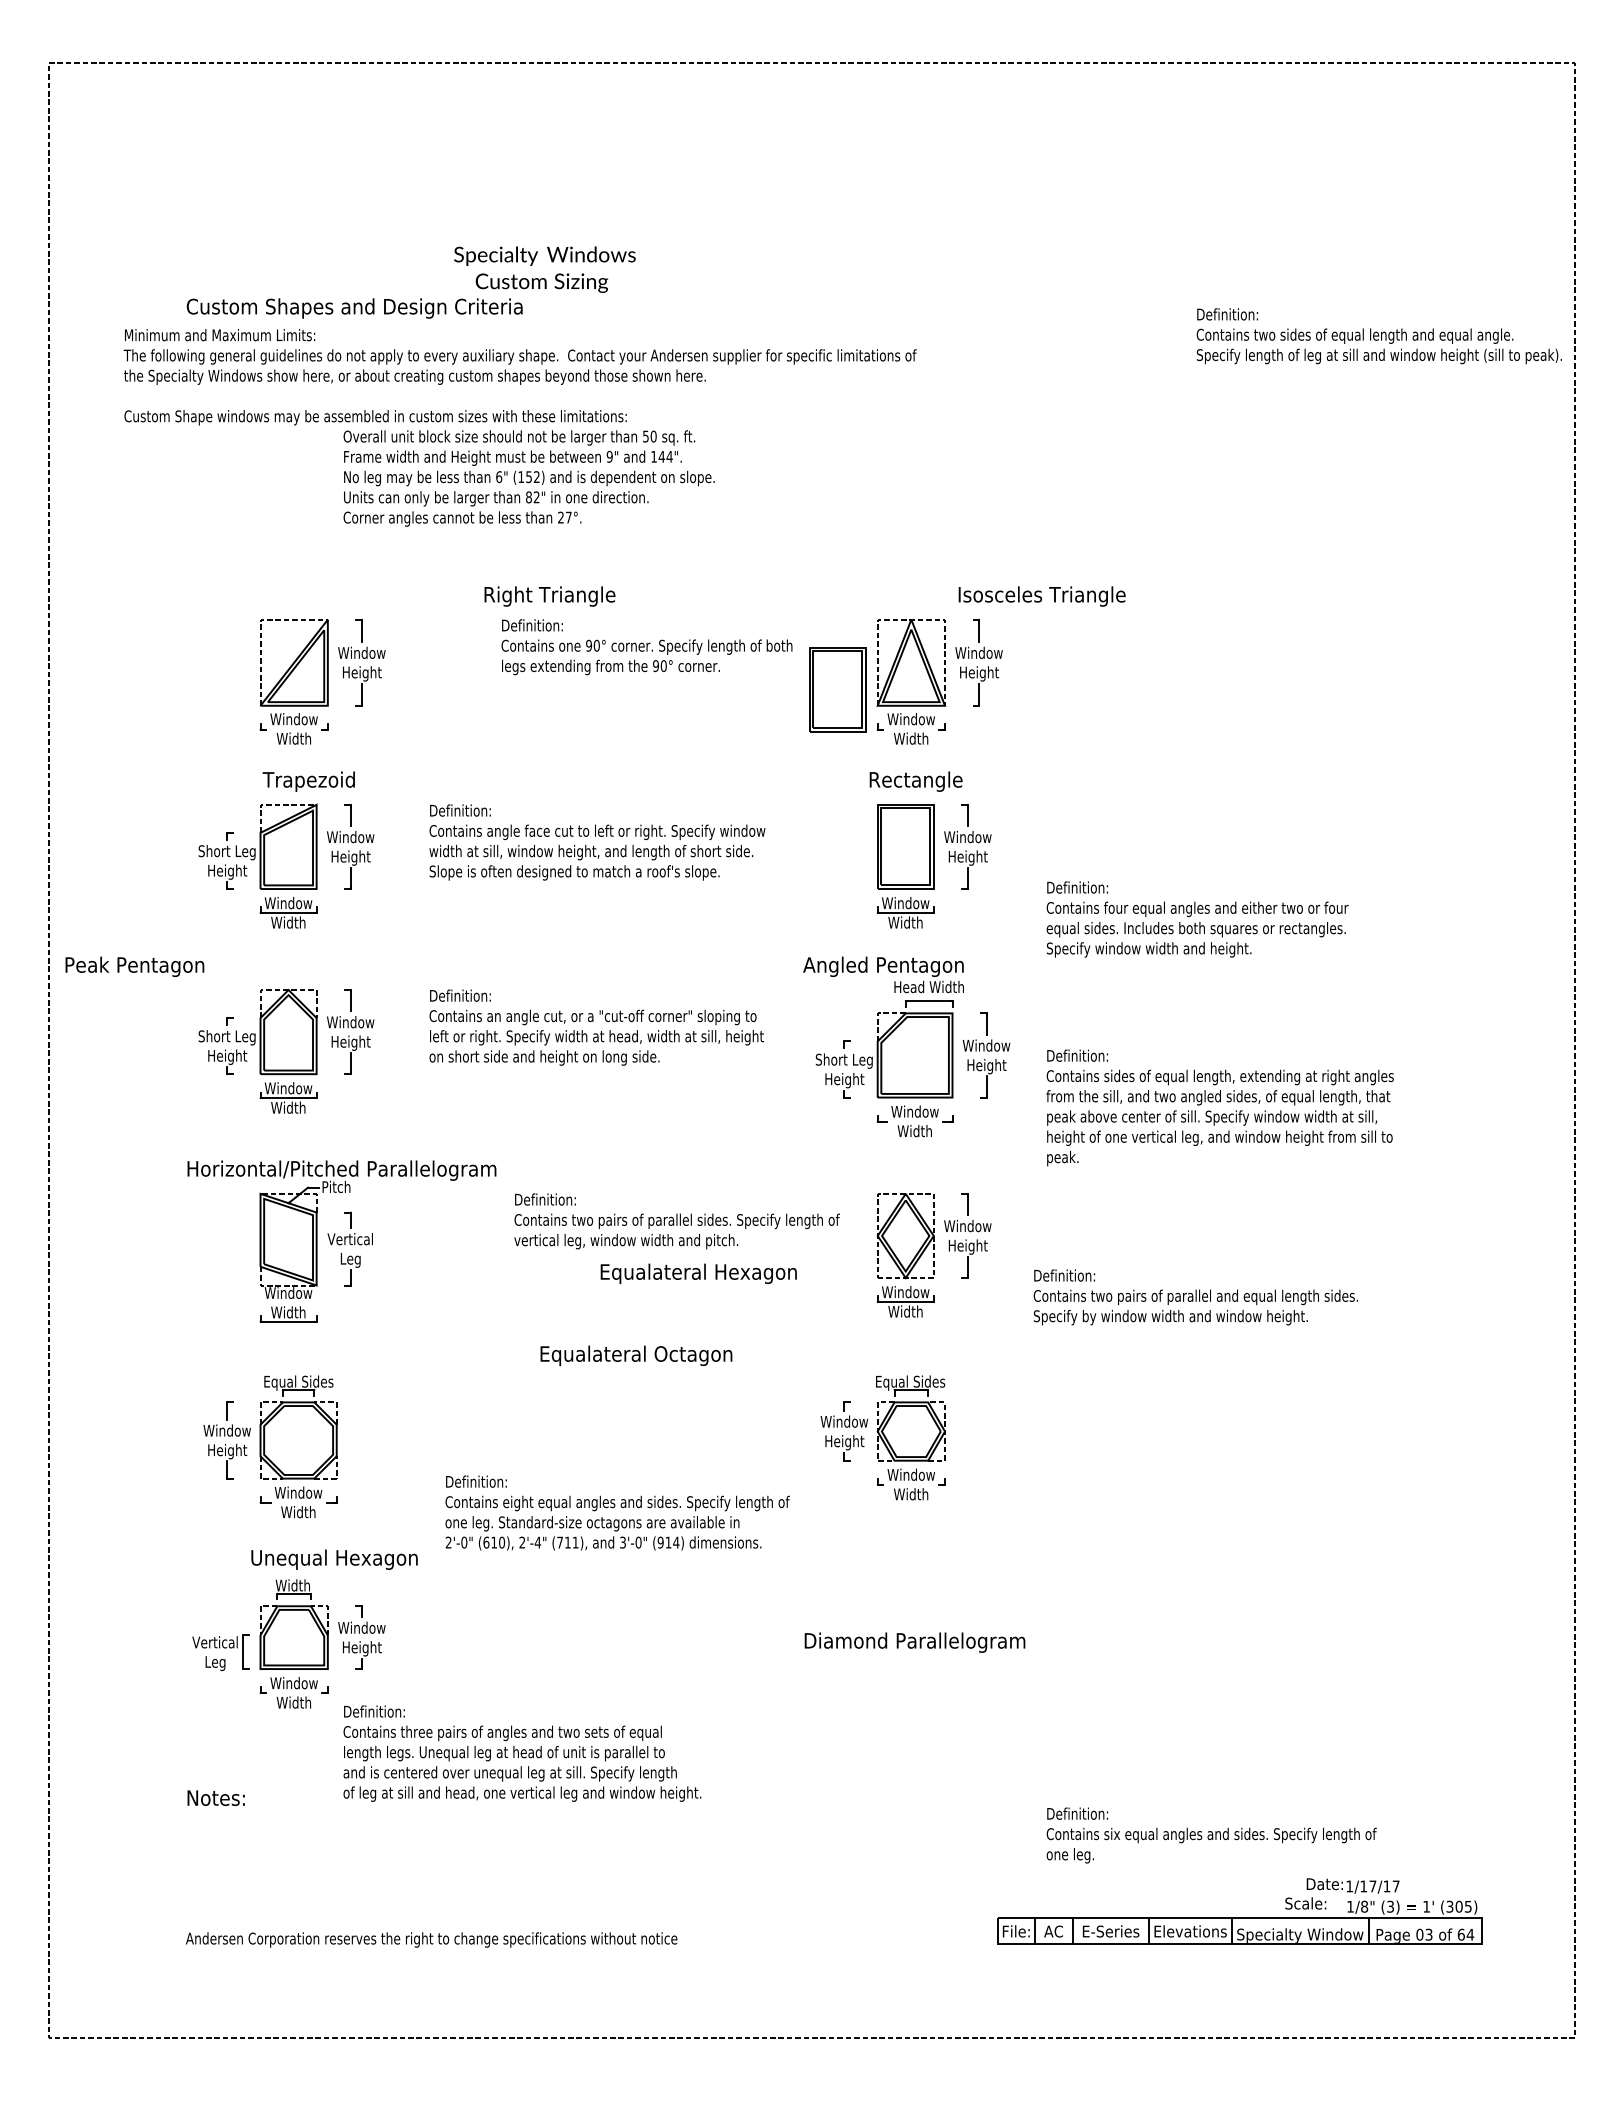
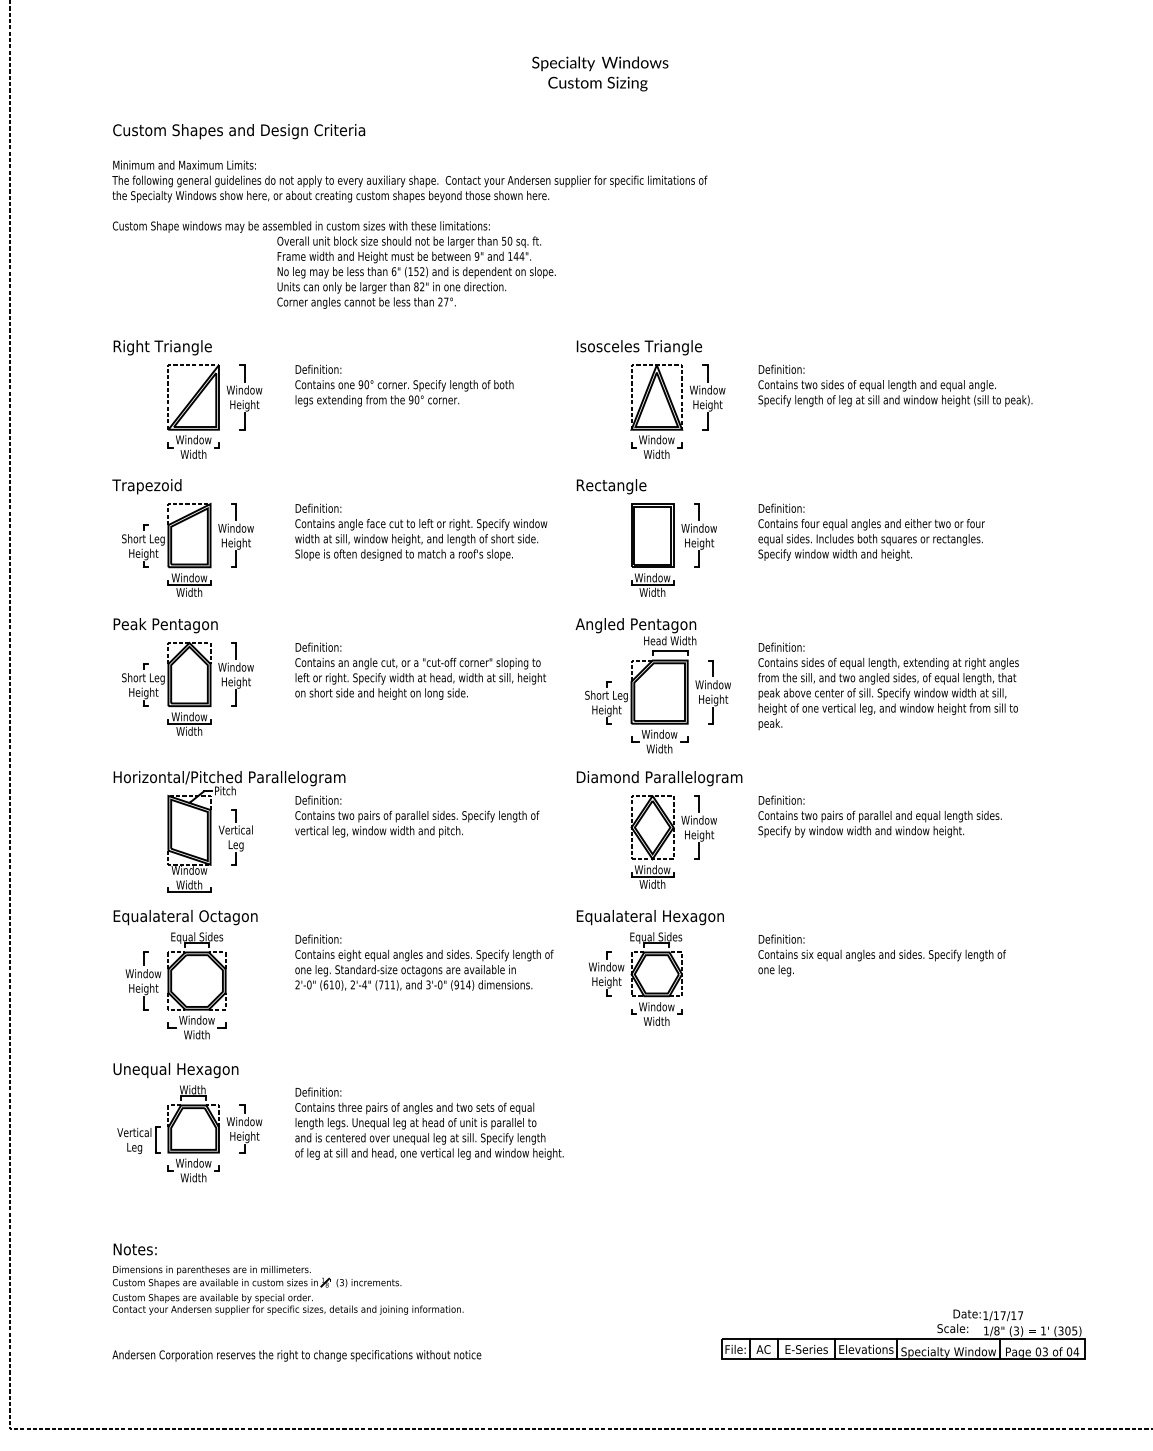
text: (544, 269) -> (599, 73), moved
text: (1378, 336) -> (894, 385), moved
text: (519, 427) -> (409, 234), moved
text: (549, 596) -> (162, 347), moved
text: (1041, 596) -> (638, 347), moved
text: (646, 647) -> (404, 385), moved
part: (837, 689) -> (601, 417), removed
text: (308, 781) -> (146, 486), moved
text: (915, 781) -> (611, 486), moved
text: (1197, 919) -> (871, 532), moved
text: (134, 966) -> (165, 625), moved
text: (1219, 1107) -> (888, 686), moved
text: (676, 1221) -> (416, 816), moved
text: (698, 1273) -> (650, 917), moved
text: (1195, 1297) -> (879, 816), moved
text: (636, 1355) -> (185, 917), moved
text: (617, 1512) -> (424, 962), moved
text: (334, 1559) -> (175, 1070), moved
text: (914, 1642) -> (659, 778), moved
text: (522, 1753) -> (429, 1123), moved
text: (1211, 1835) -> (882, 955), moved
part: (419, 1852) -> (287, 1290), added
text: (1461, 1934) -> (1069, 1351), 64 -> 04

